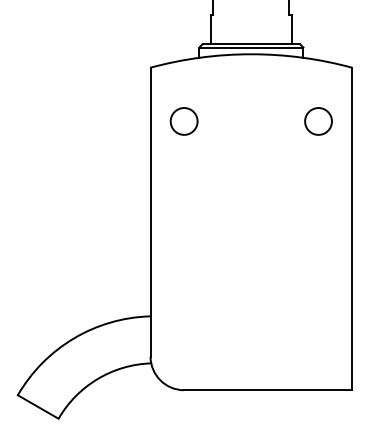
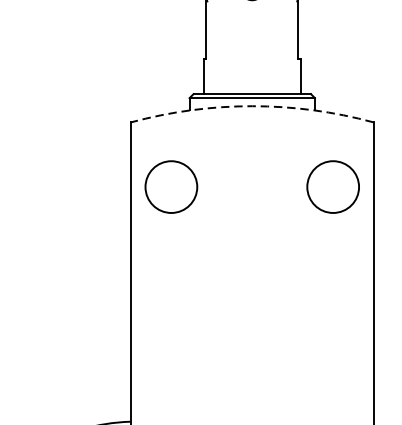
arc: (251, 54) -> (252, 106), solid -> dashed
circle: (183, 121) -> (170, 187), size x1.6
circle: (318, 121) -> (333, 187), size x1.6

